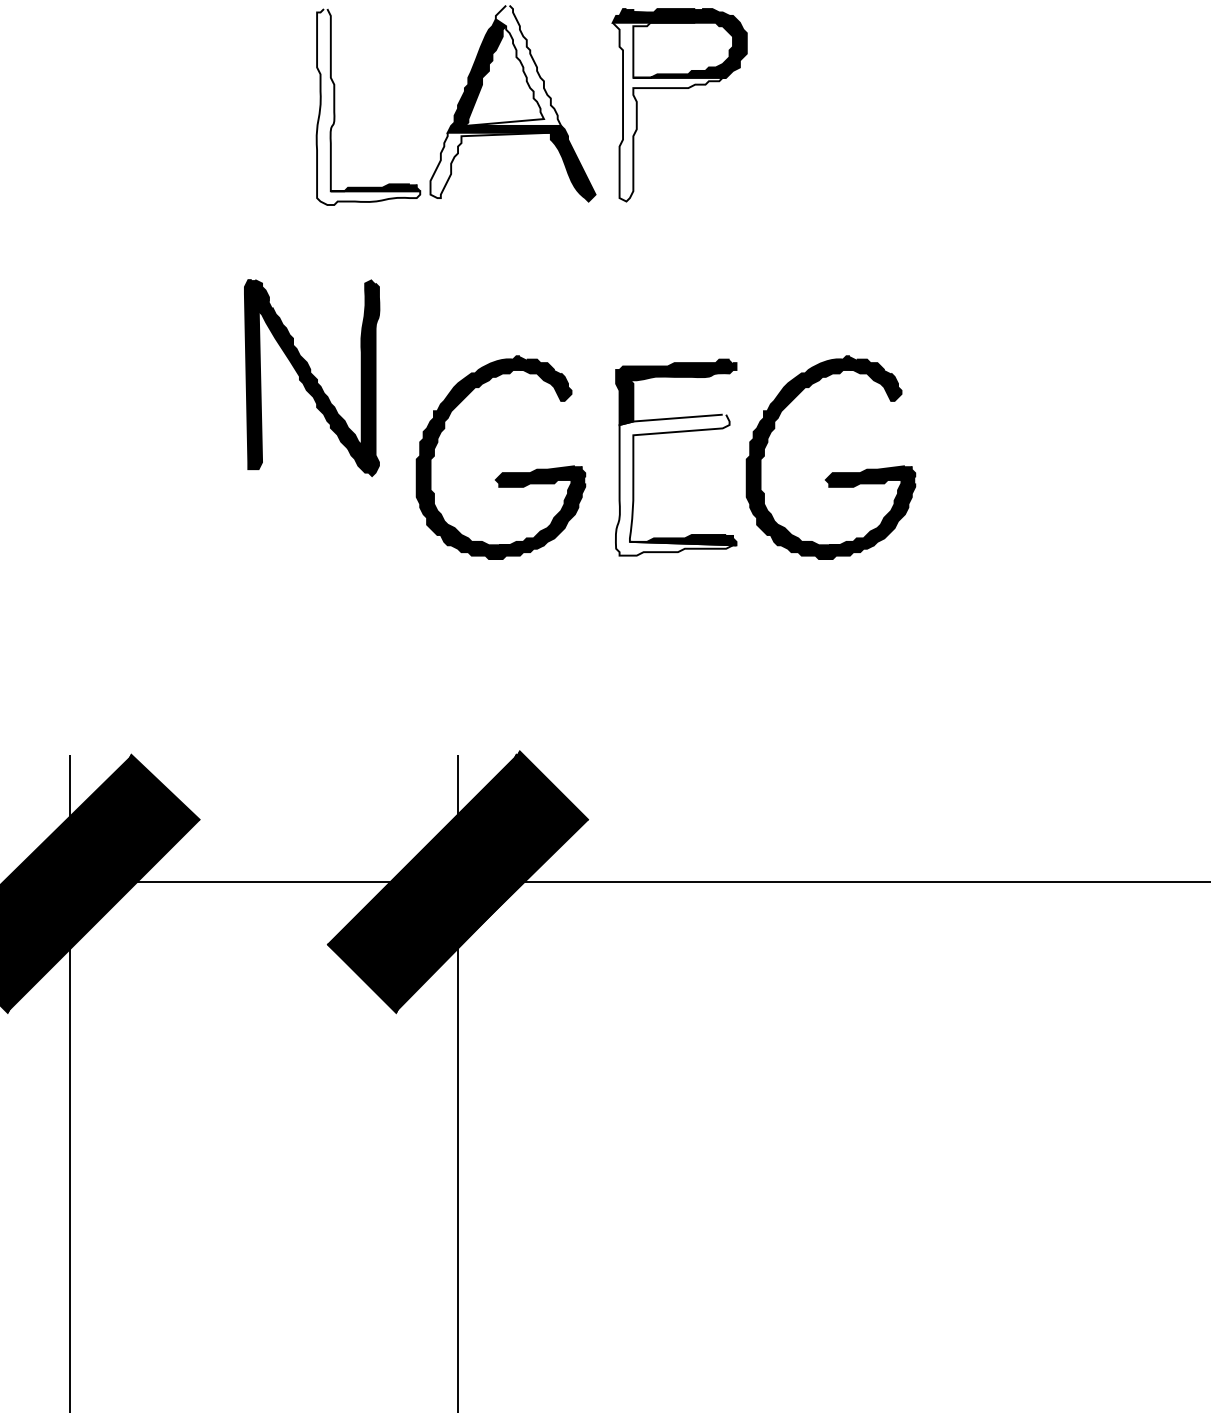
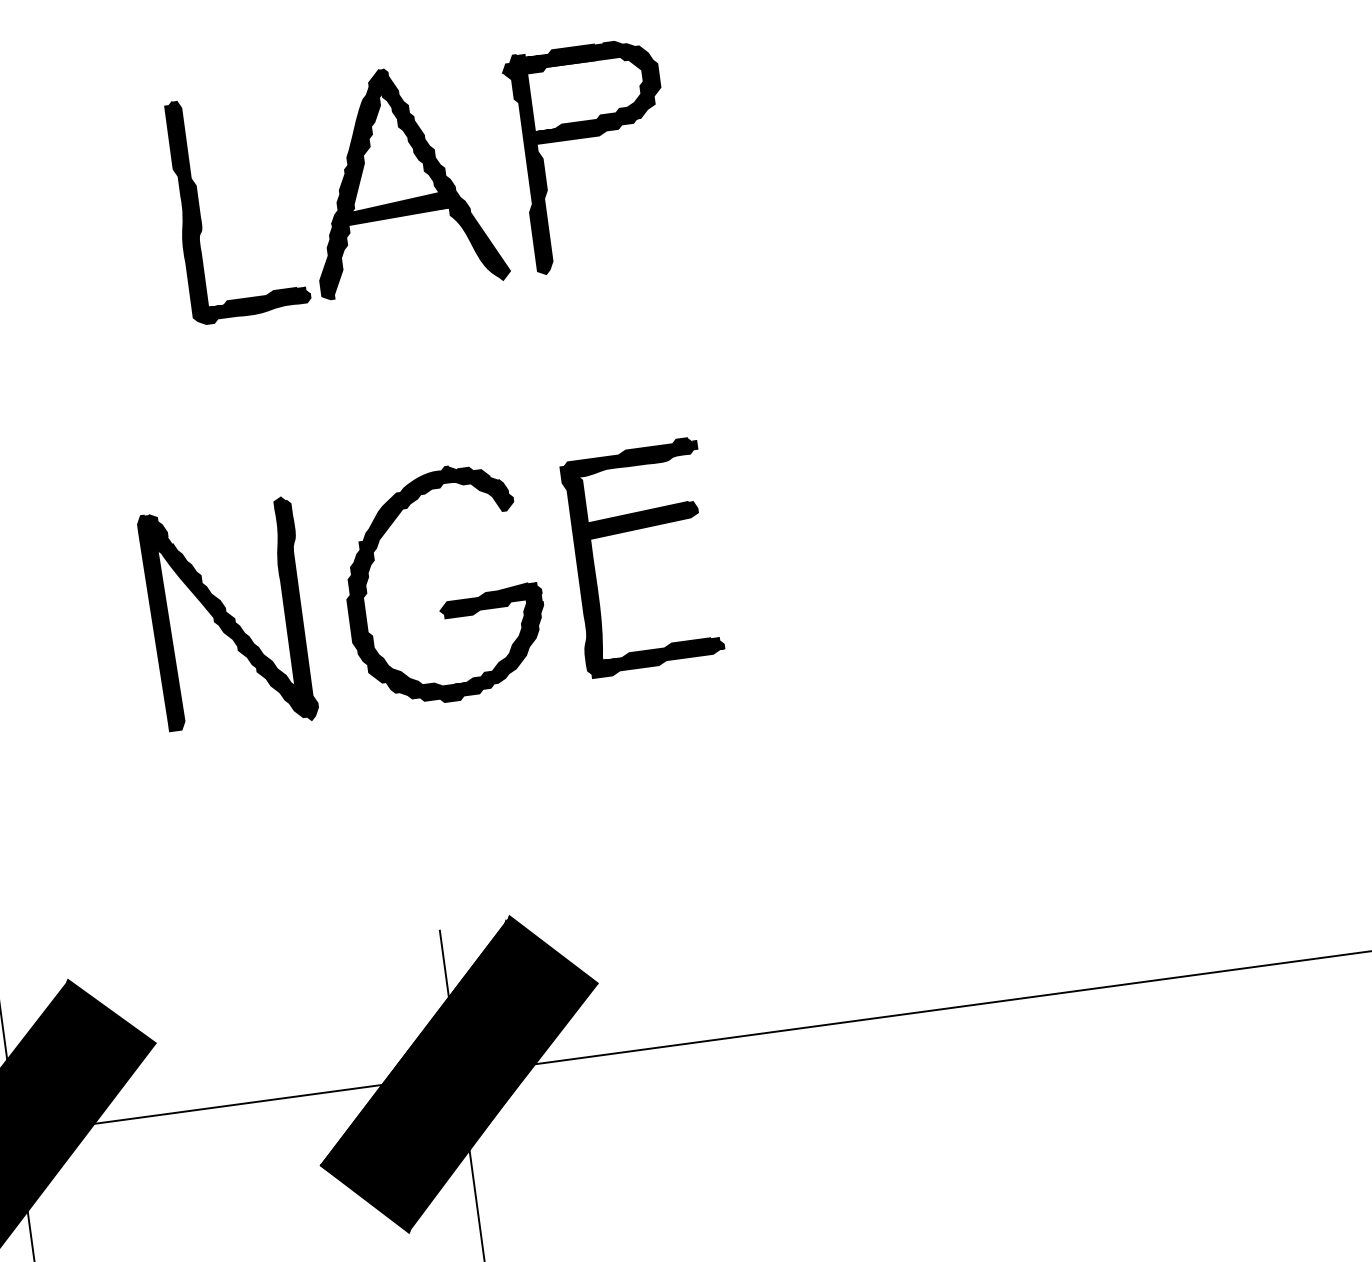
fill: (512, 65) -> (395, 136), added
fill: (368, 107) -> (238, 206), added
fill: (669, 111) -> (581, 164), added
fill: (490, 165) -> (386, 253), added
part: (312, 377) -> (228, 617), moved
part: (831, 472) -> (821, 550), removed
fill: (675, 484) -> (645, 588), added

